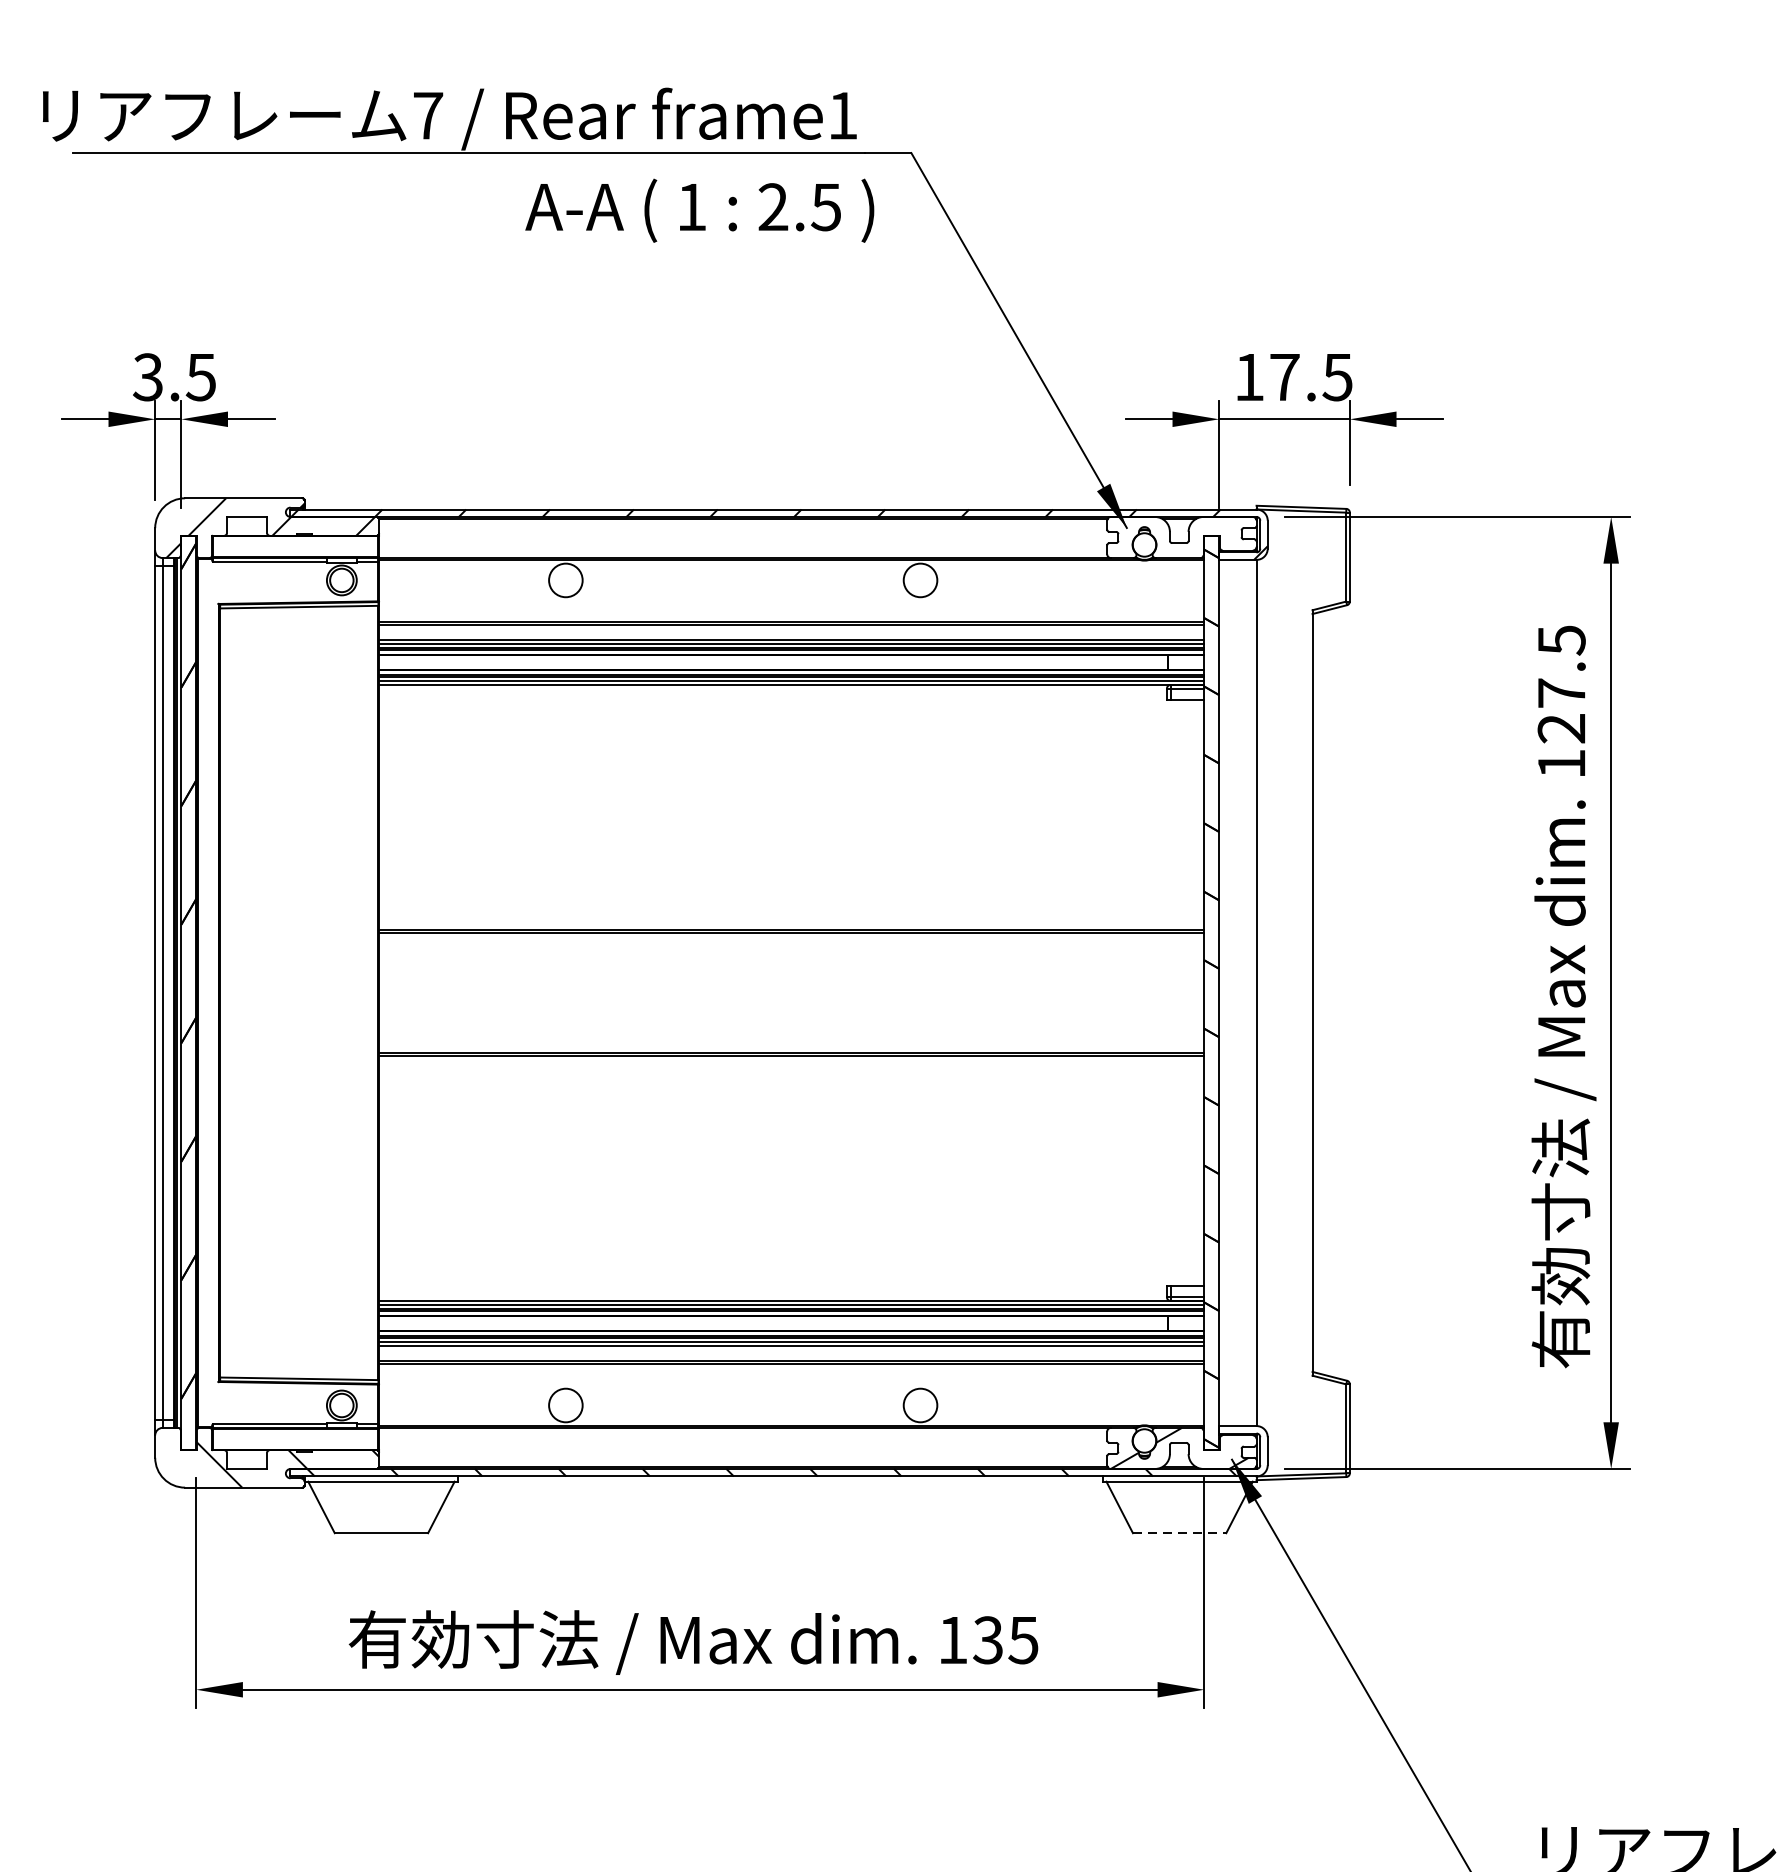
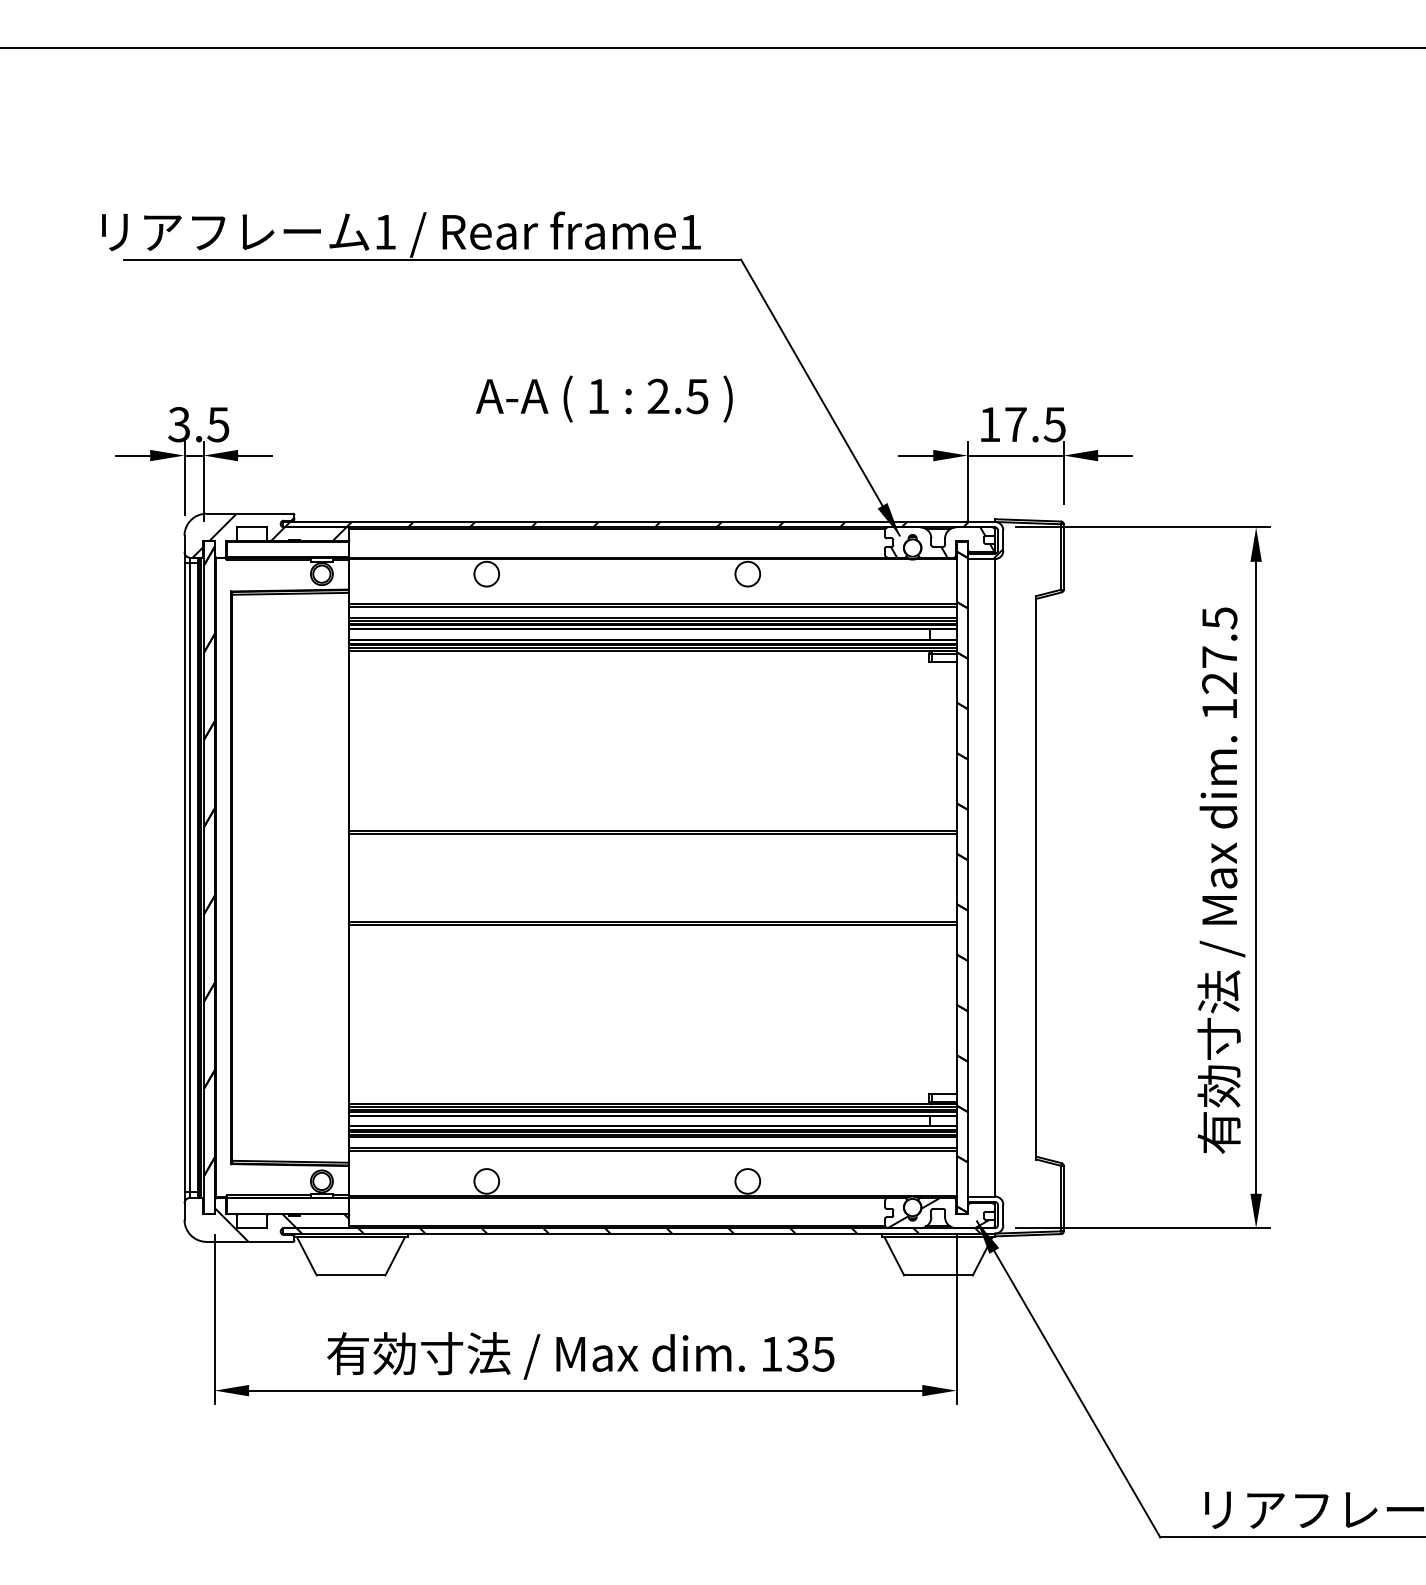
text: (428, 116) -> (385, 232), 7 -> 1
text: (699, 209) -> (604, 398), moved
hatch: (1180, 537) -> (939, 542), added
line: (1180, 1533) -> (939, 1275), dashed -> solid

